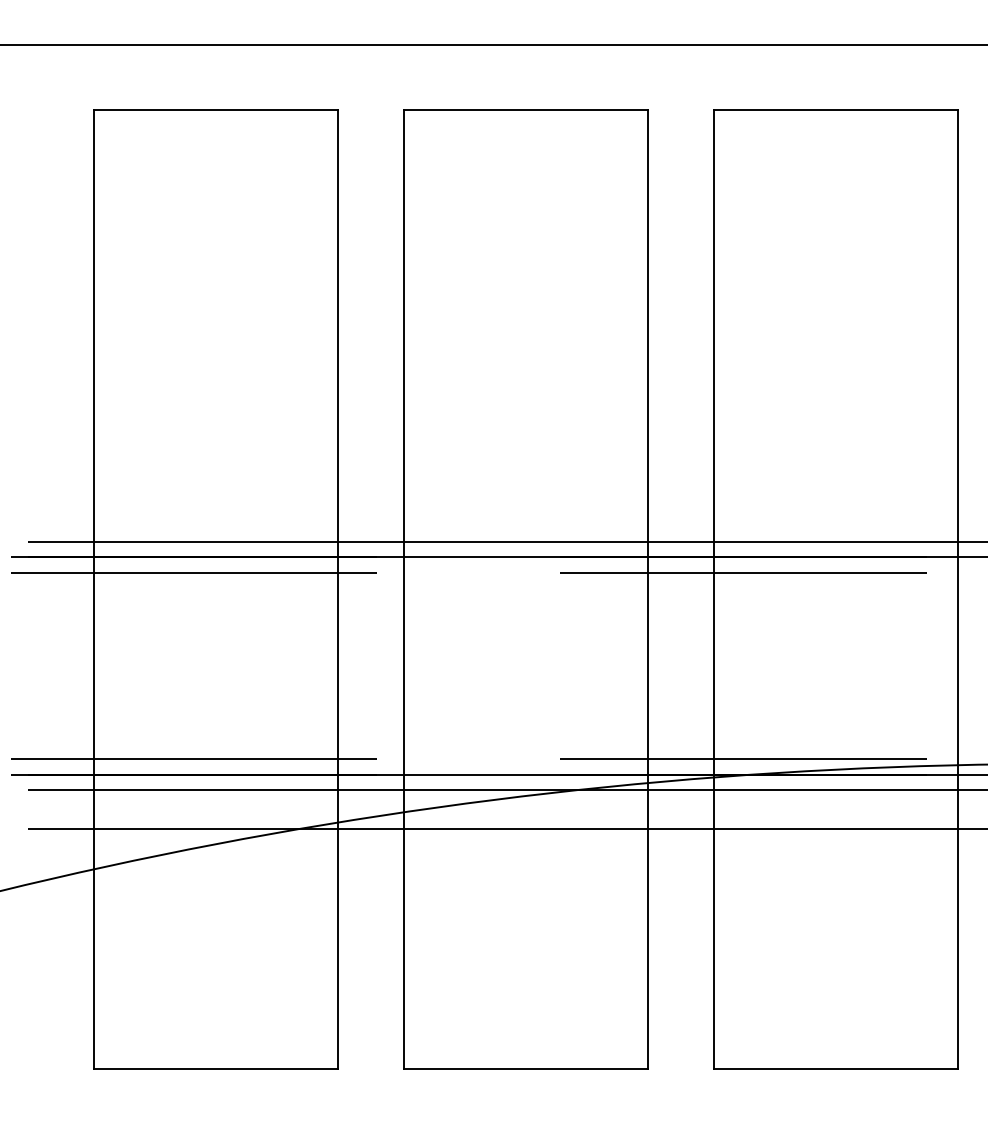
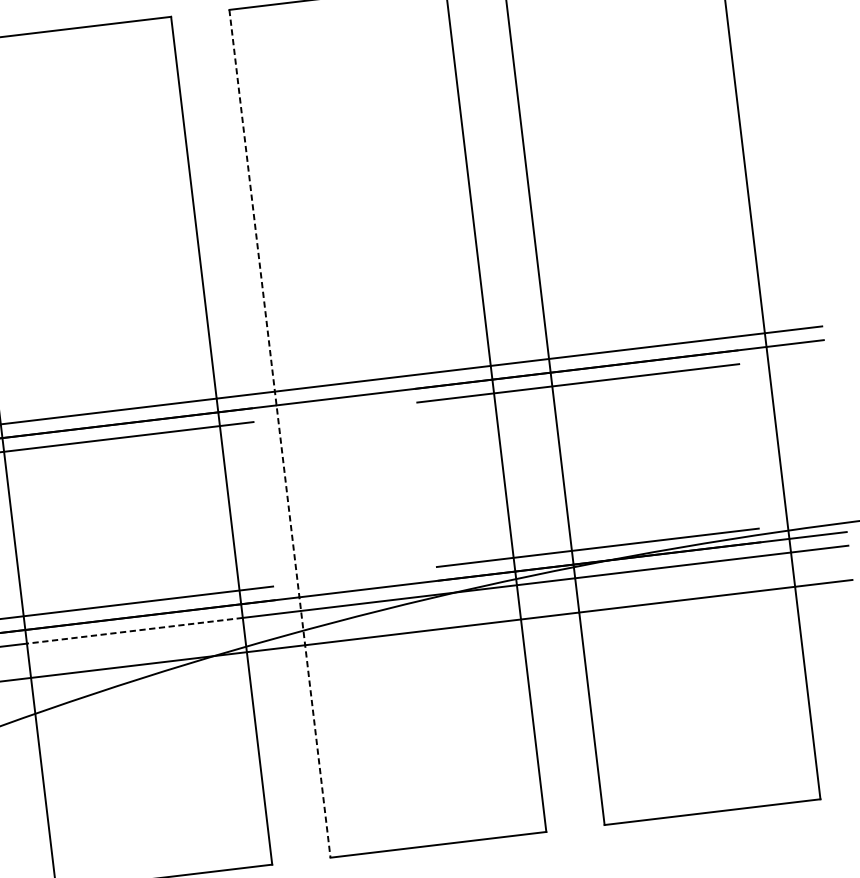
line: (403, 589) -> (279, 433), solid -> dashed
line: (215, 790) -> (134, 631), solid -> dashed

